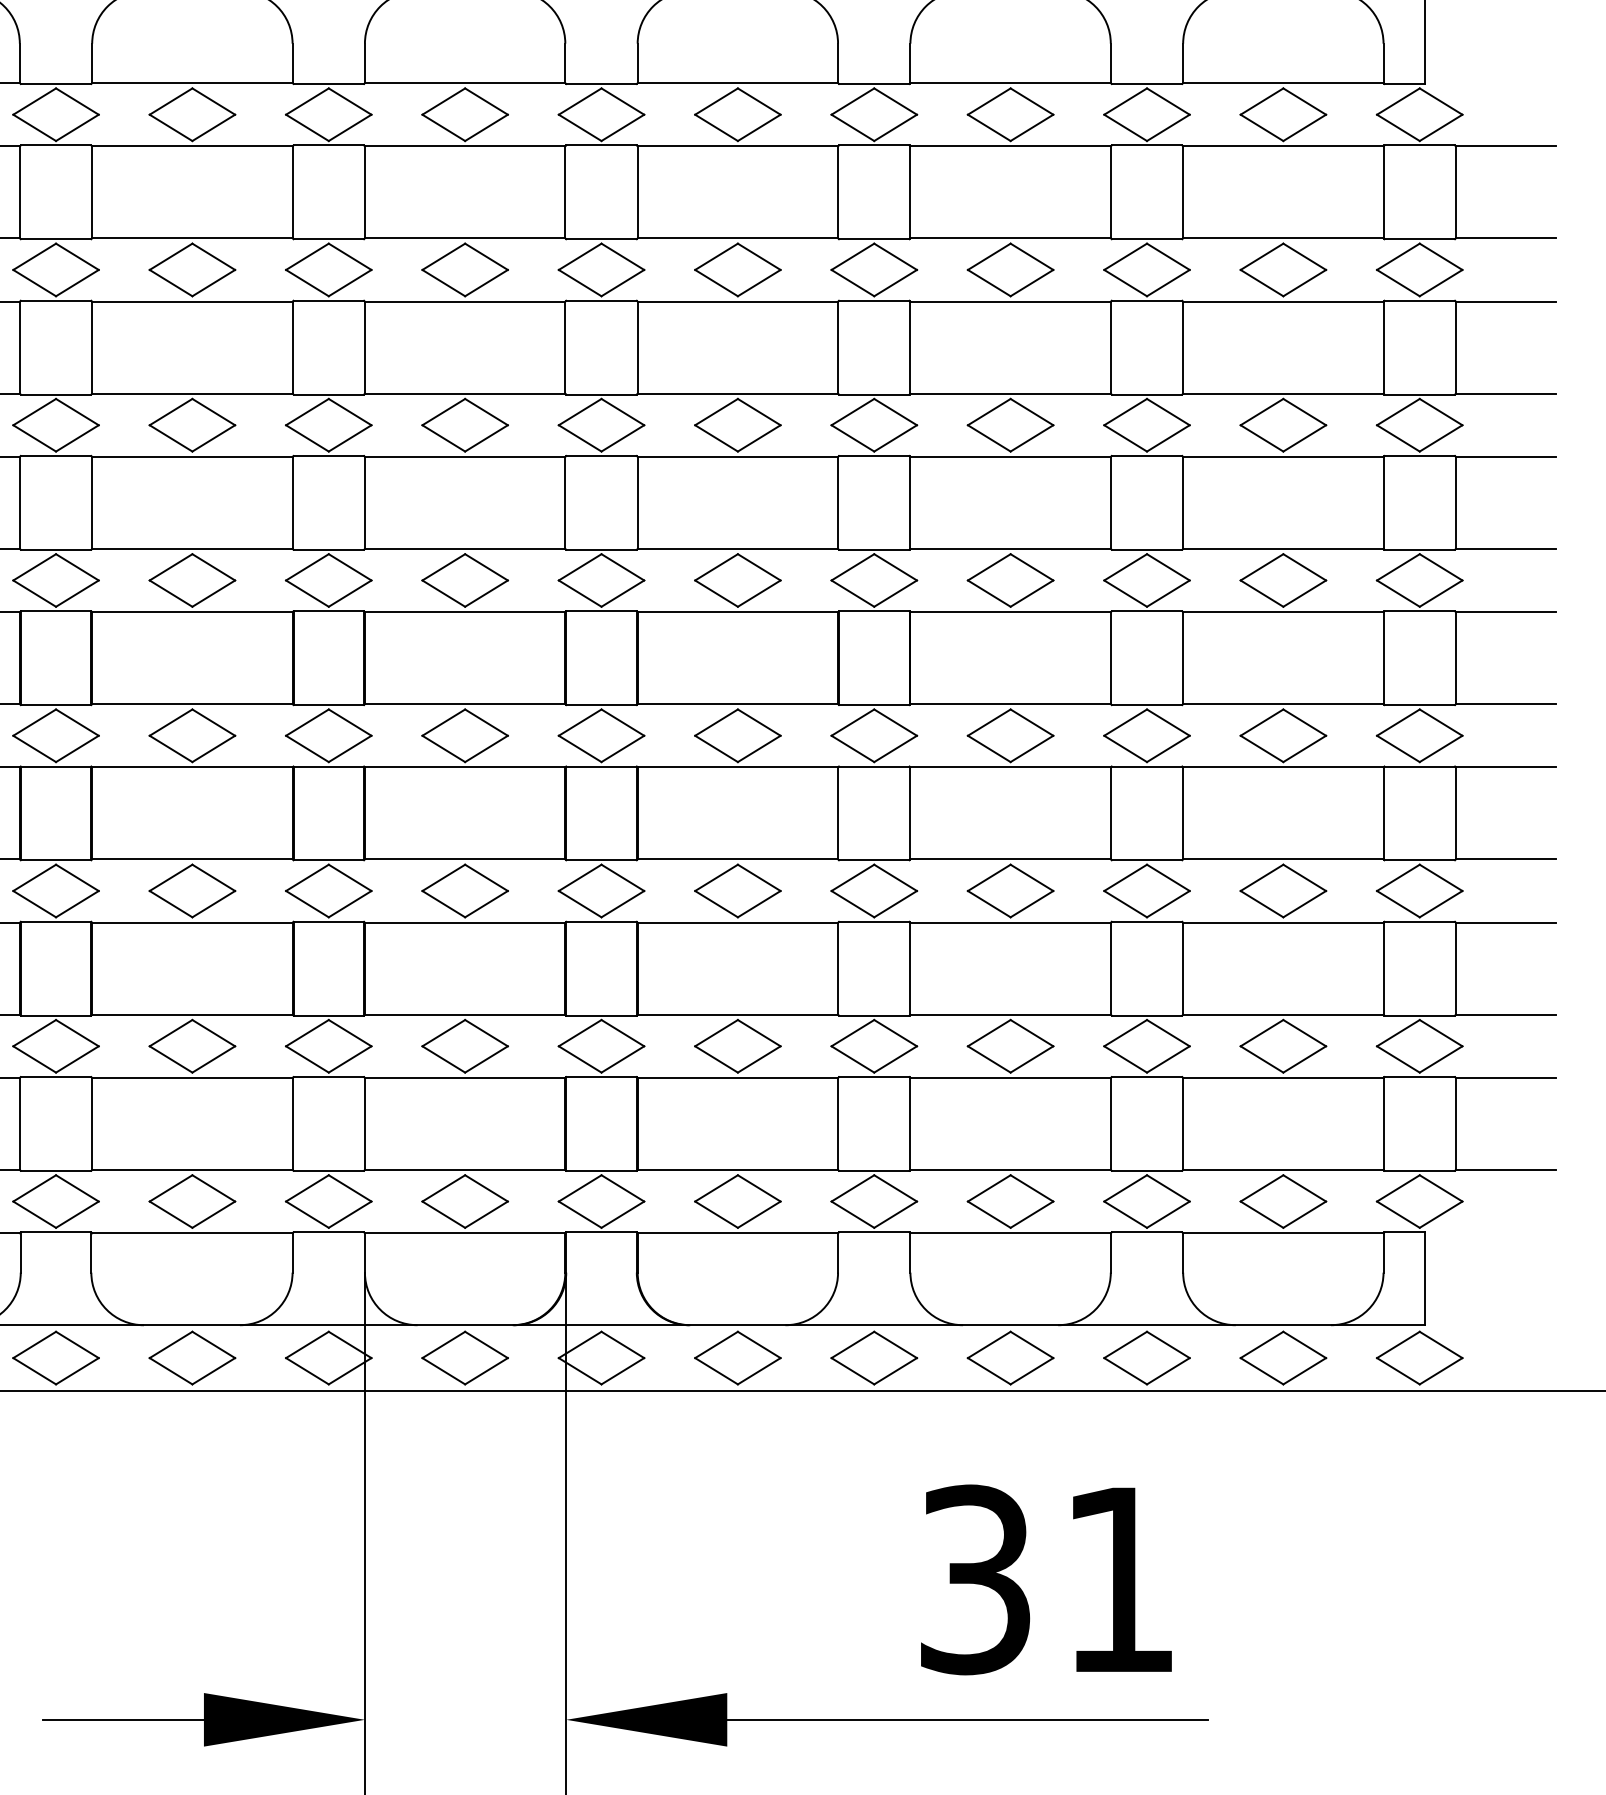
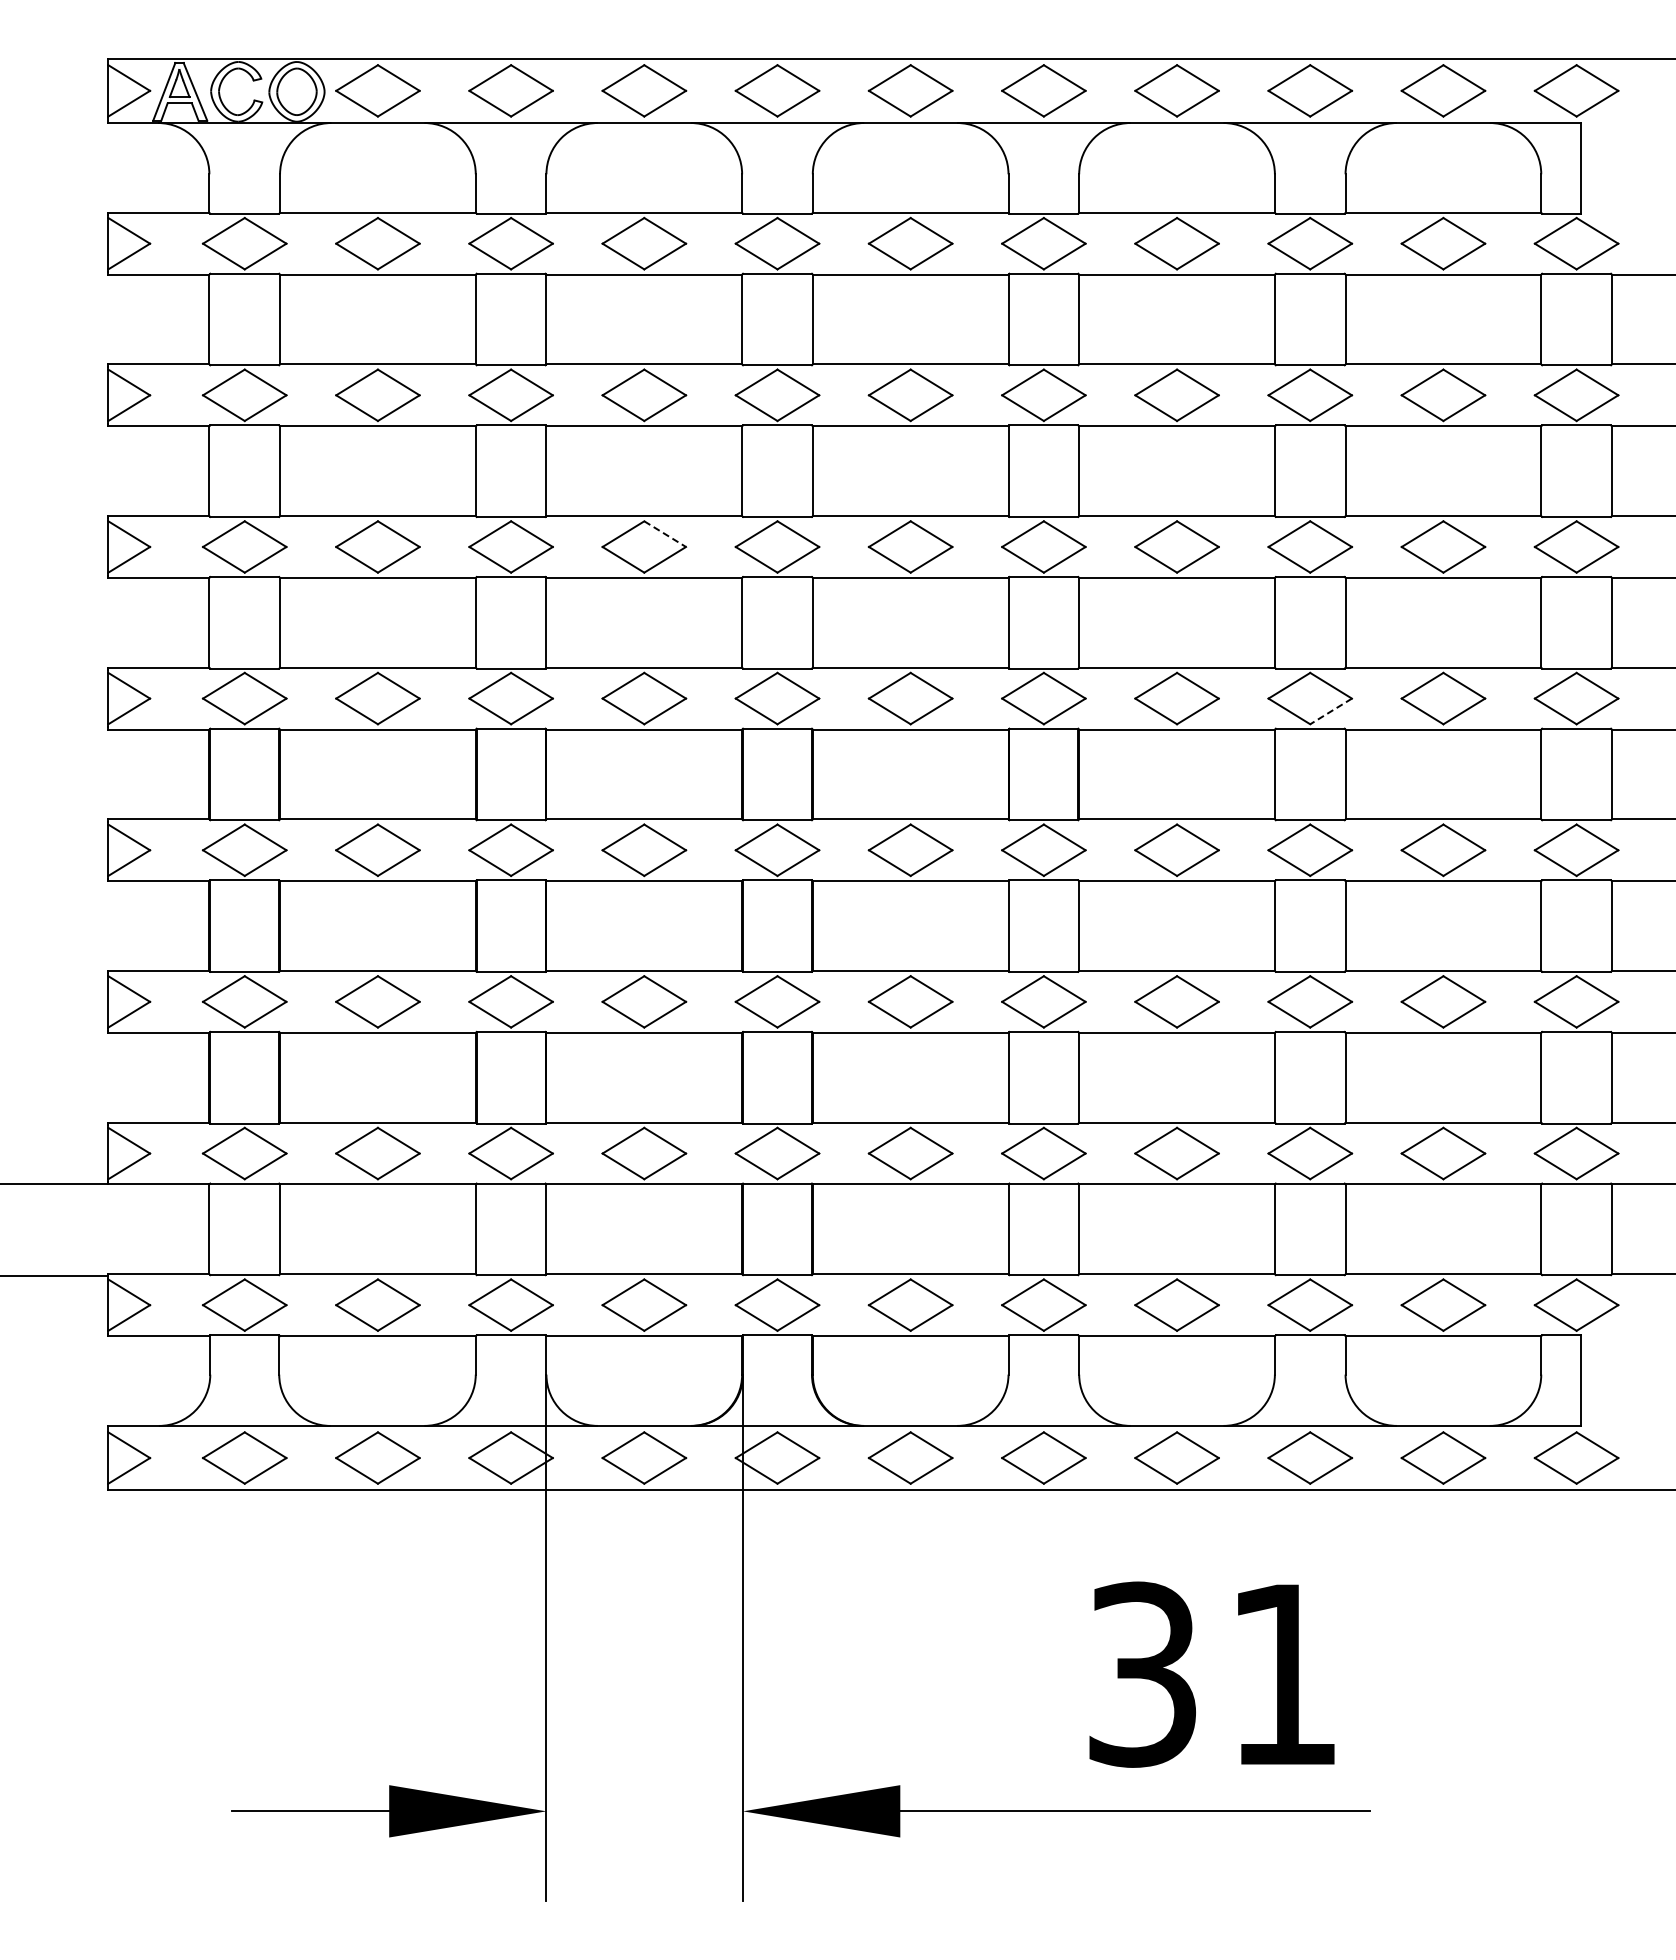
line: (486, 412) -> (665, 534), solid -> dashed
line: (1167, 593) -> (1330, 711), solid -> dashed

